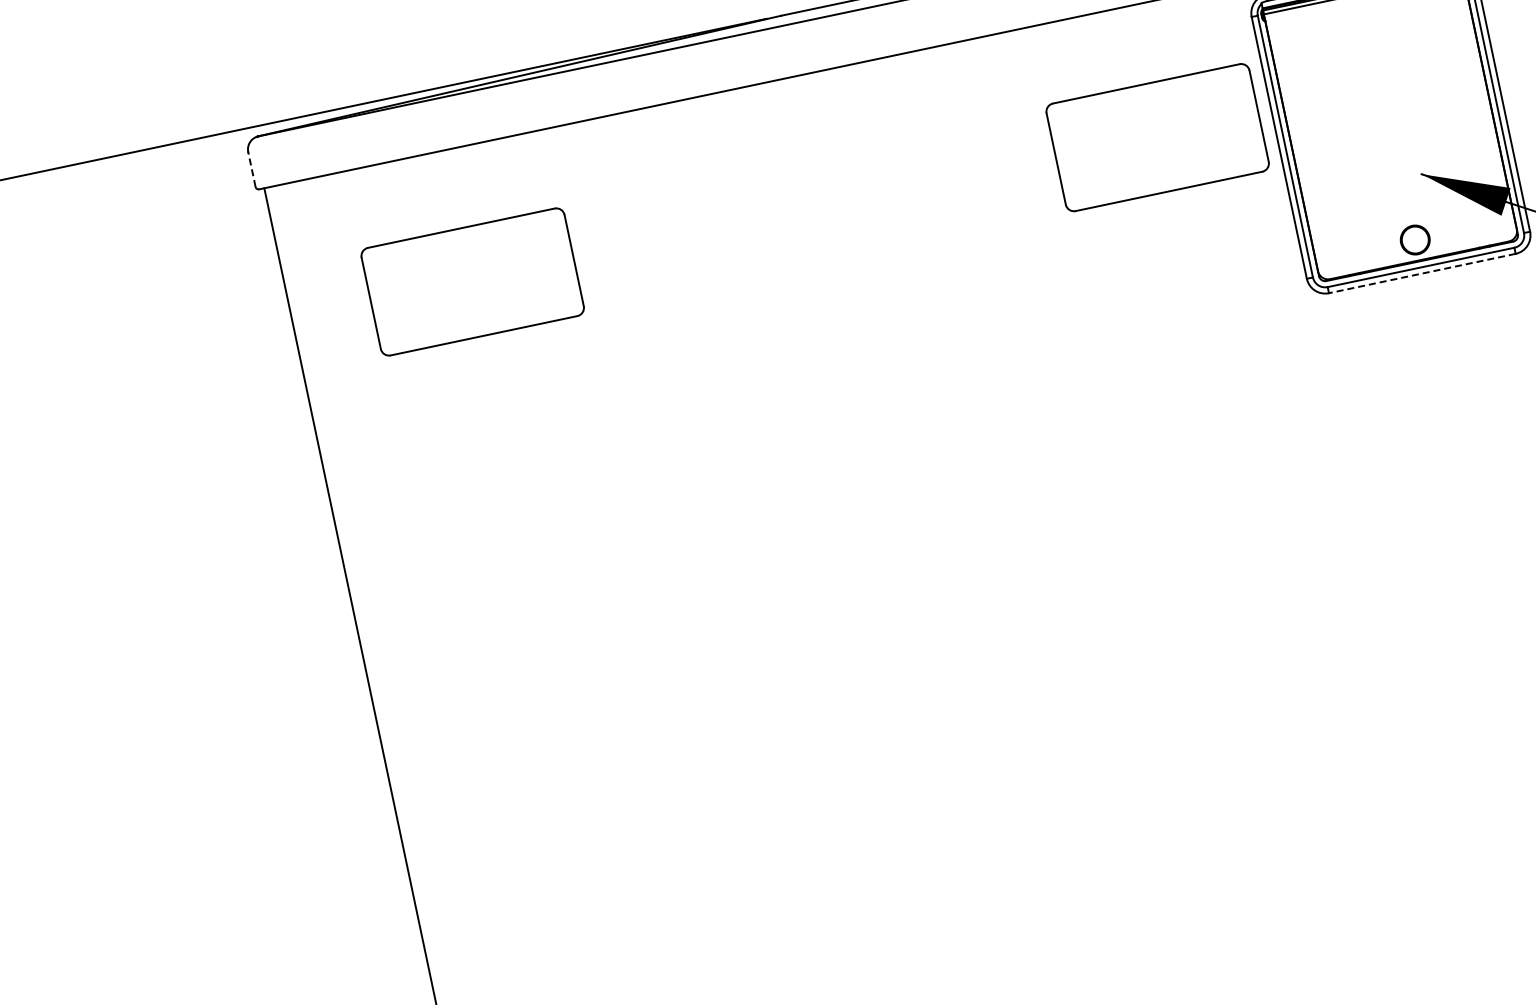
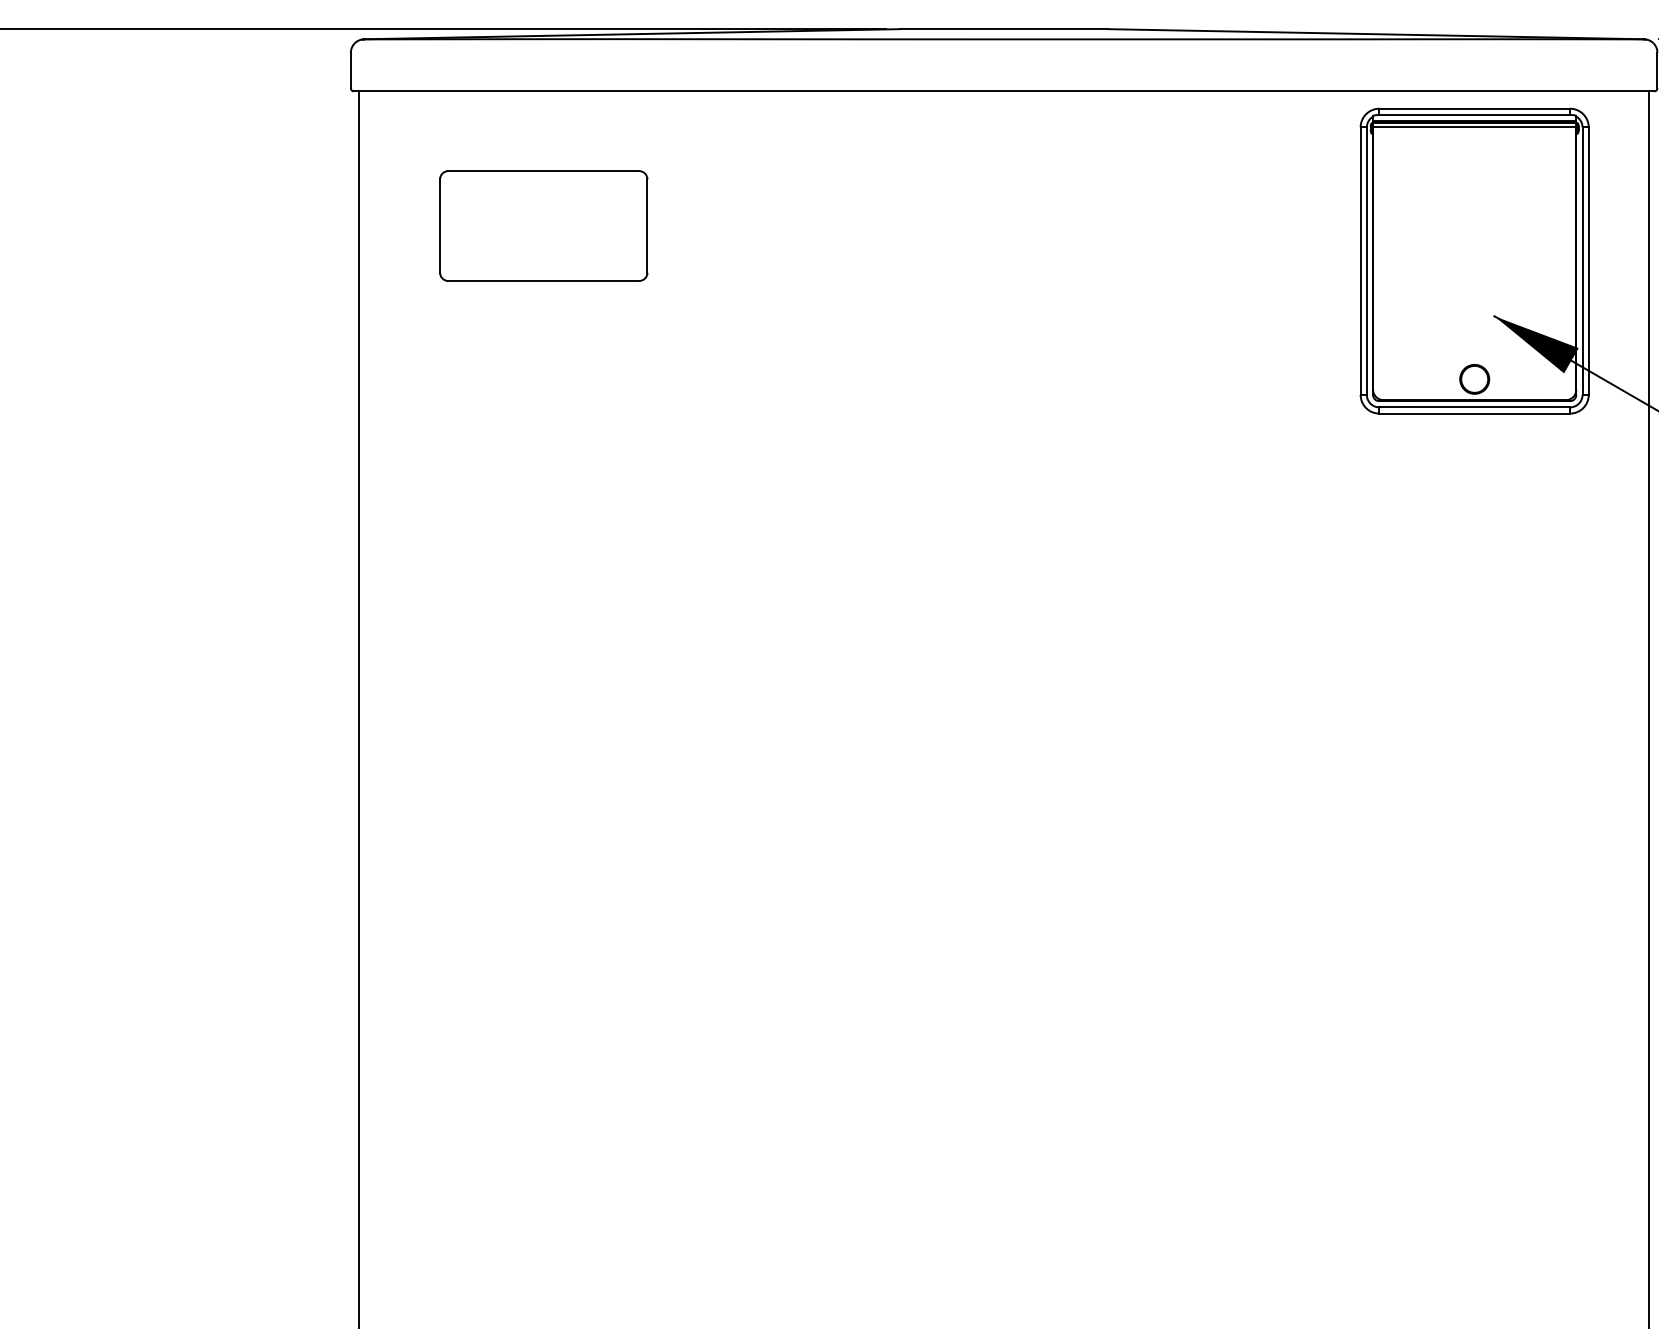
part: (1157, 137) -> (1243, 225), removed
line: (251, 169) -> (350, 70), dashed -> solid
line: (1422, 273) -> (1474, 413), dashed -> solid

